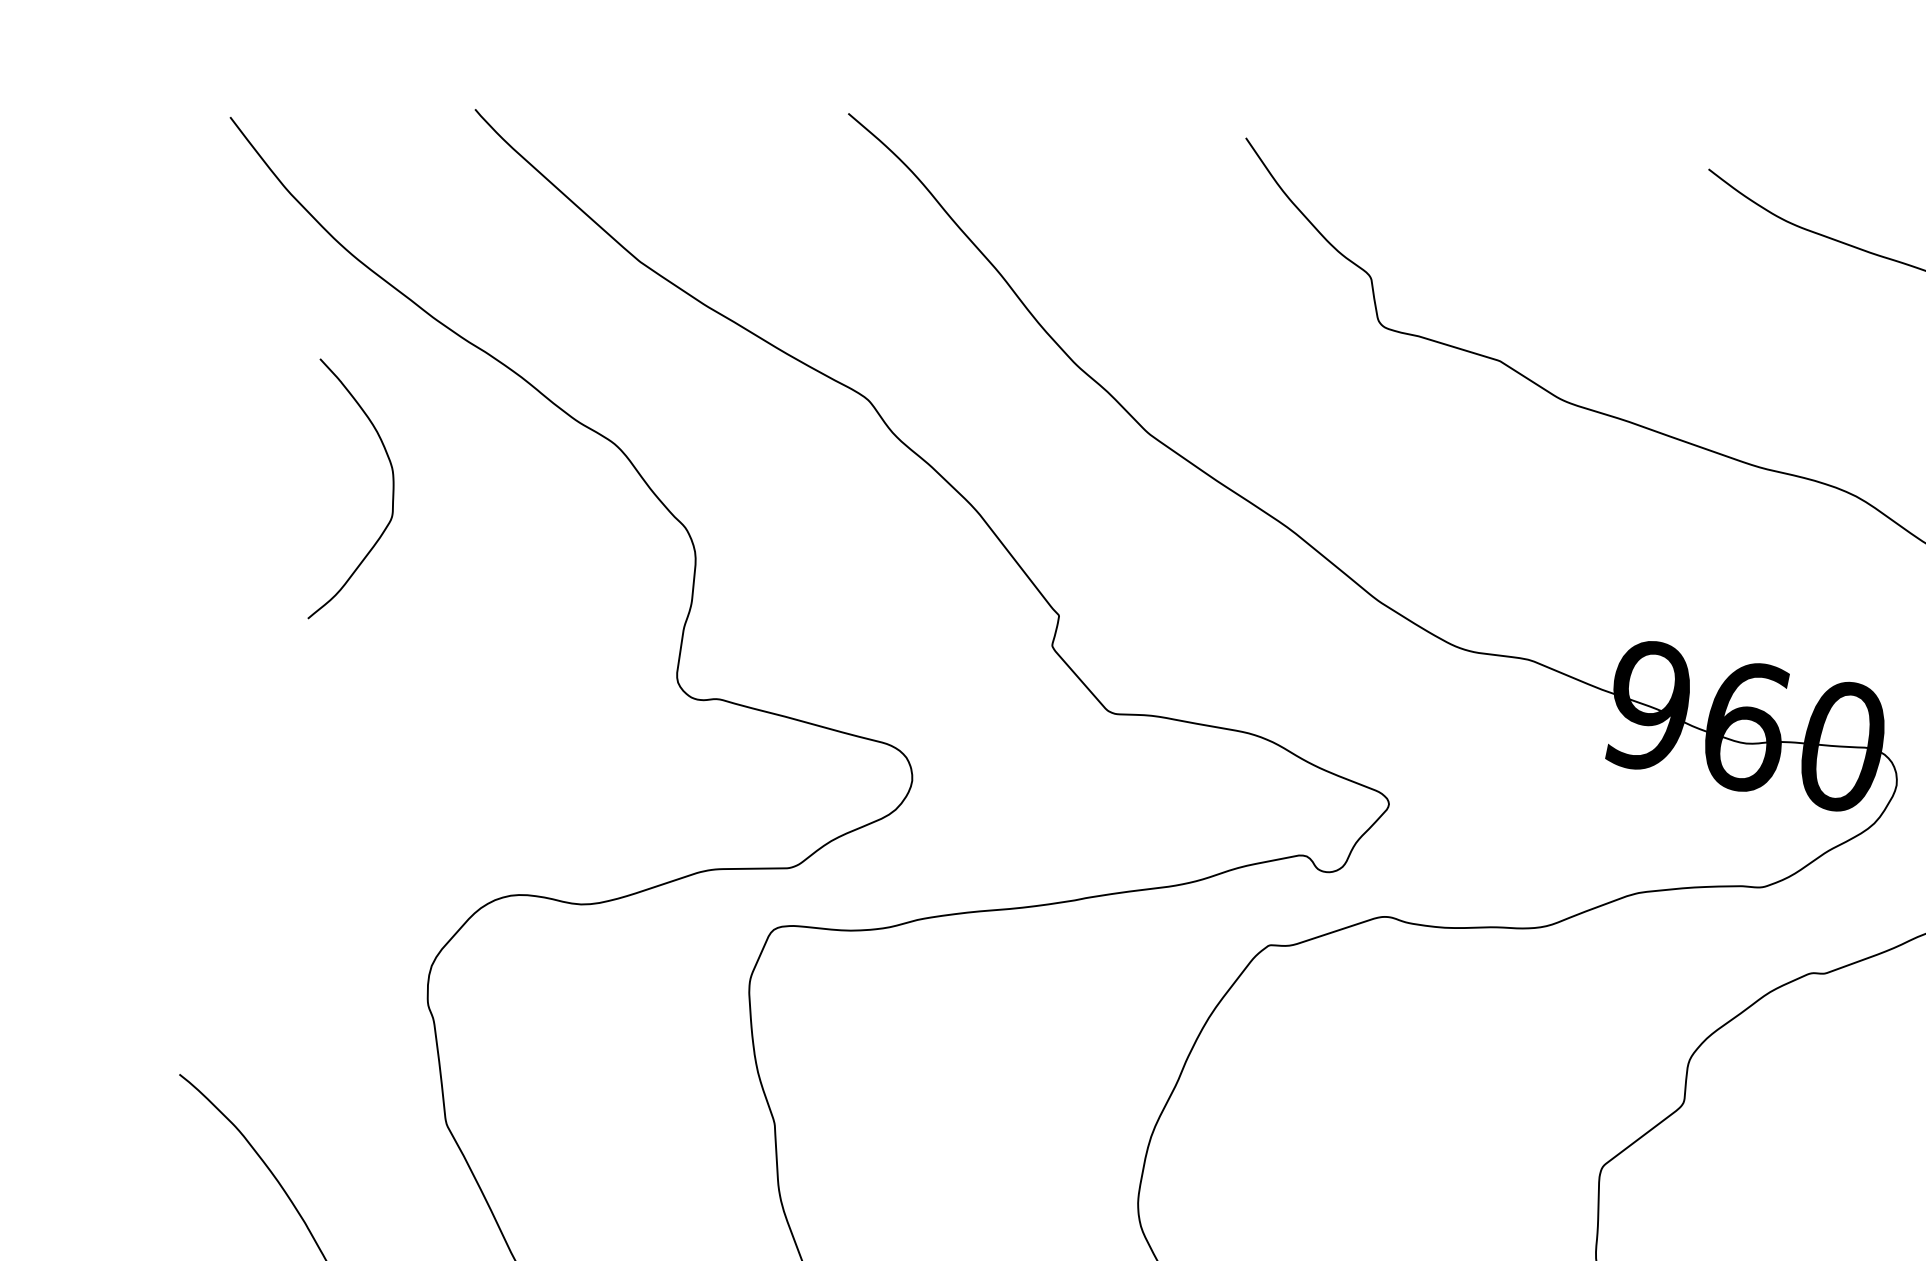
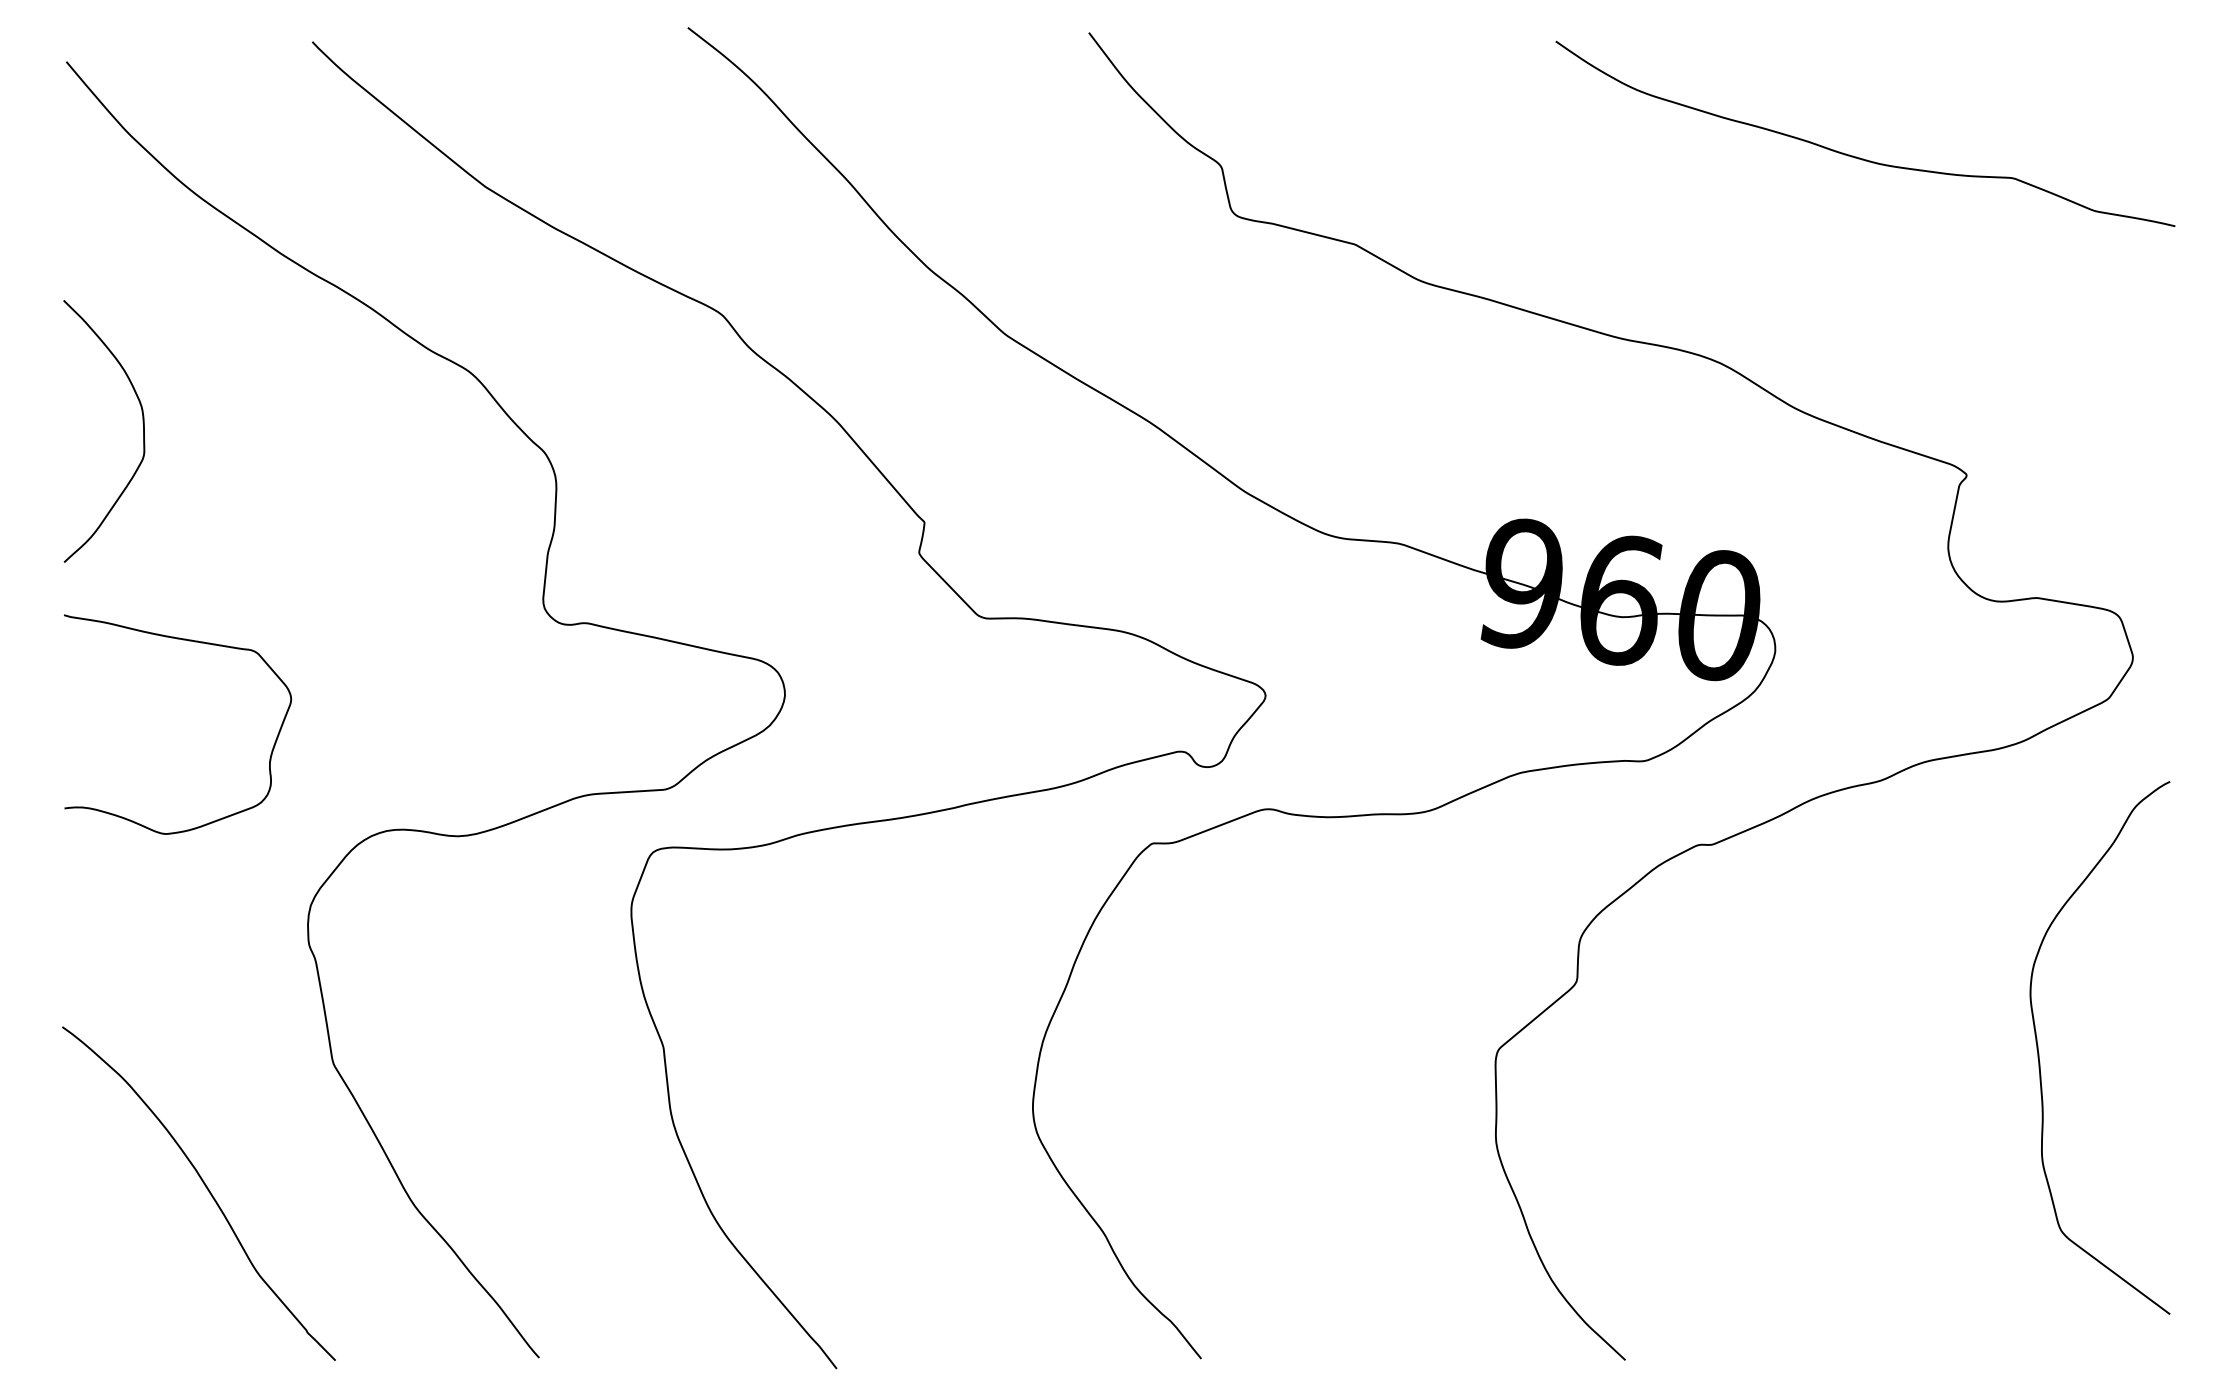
curve: (392, 484) -> (142, 423), moved
curve: (329, 699) -> (194, 642), added

